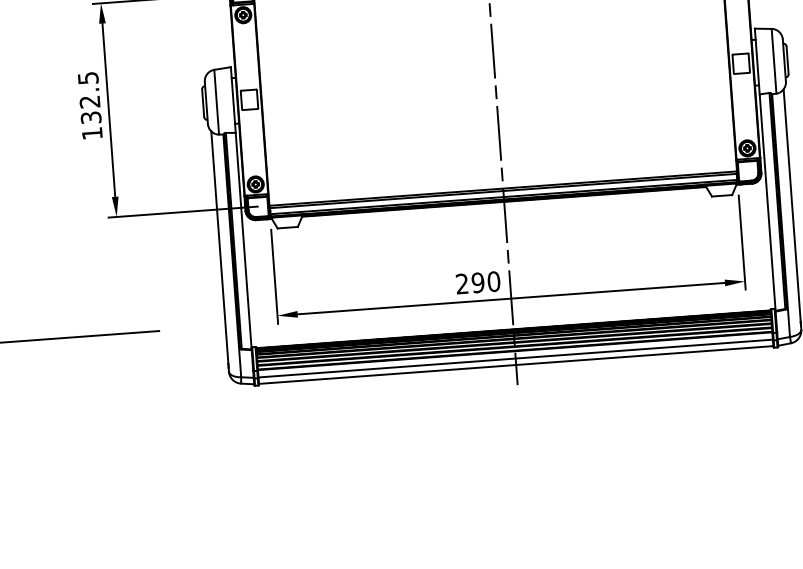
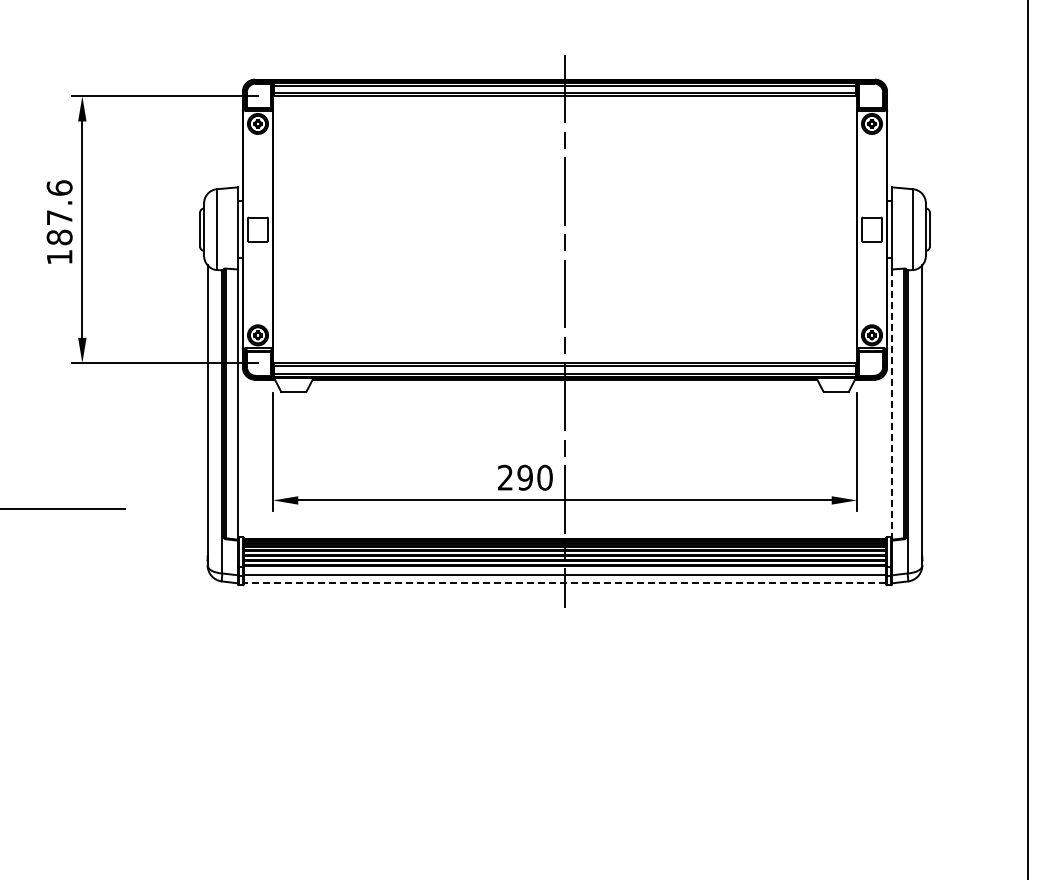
text: (89, 97) -> (59, 212), 132.5 -> 187.6
line: (768, 203) -> (892, 405), solid -> dashed
line: (515, 365) -> (564, 583), solid -> dashed

